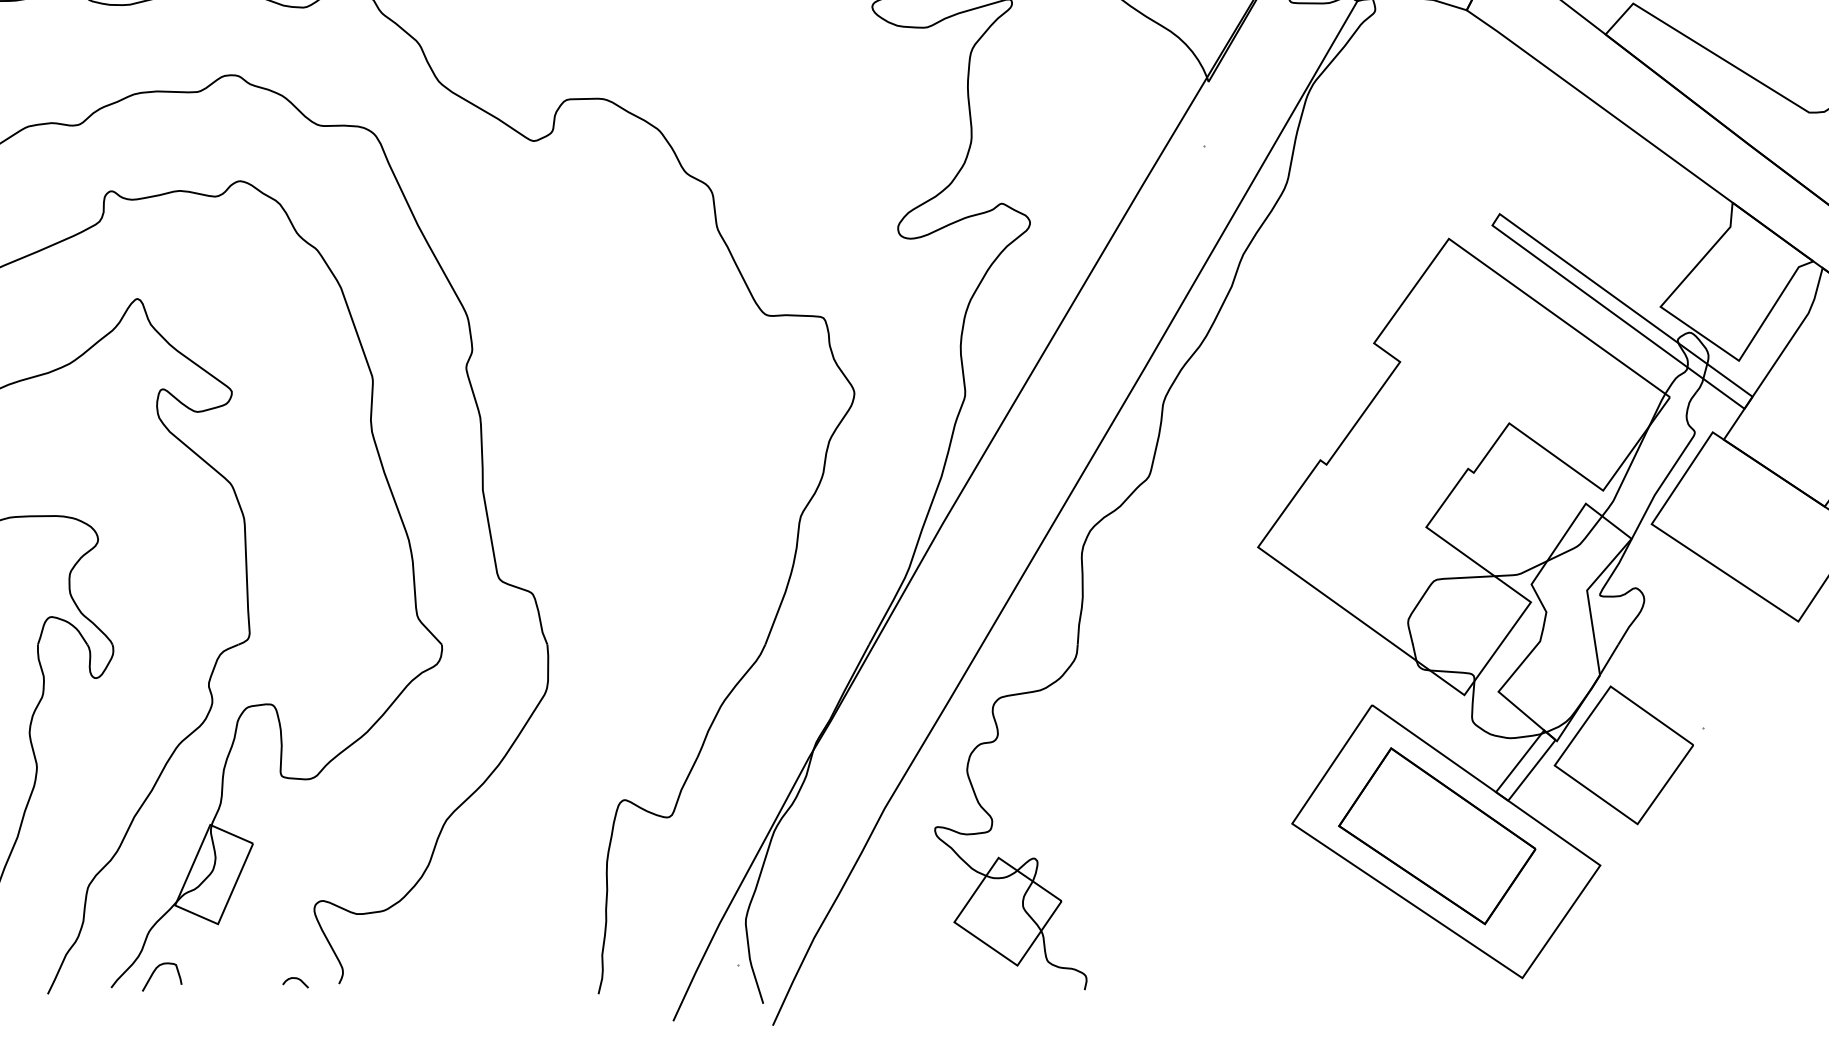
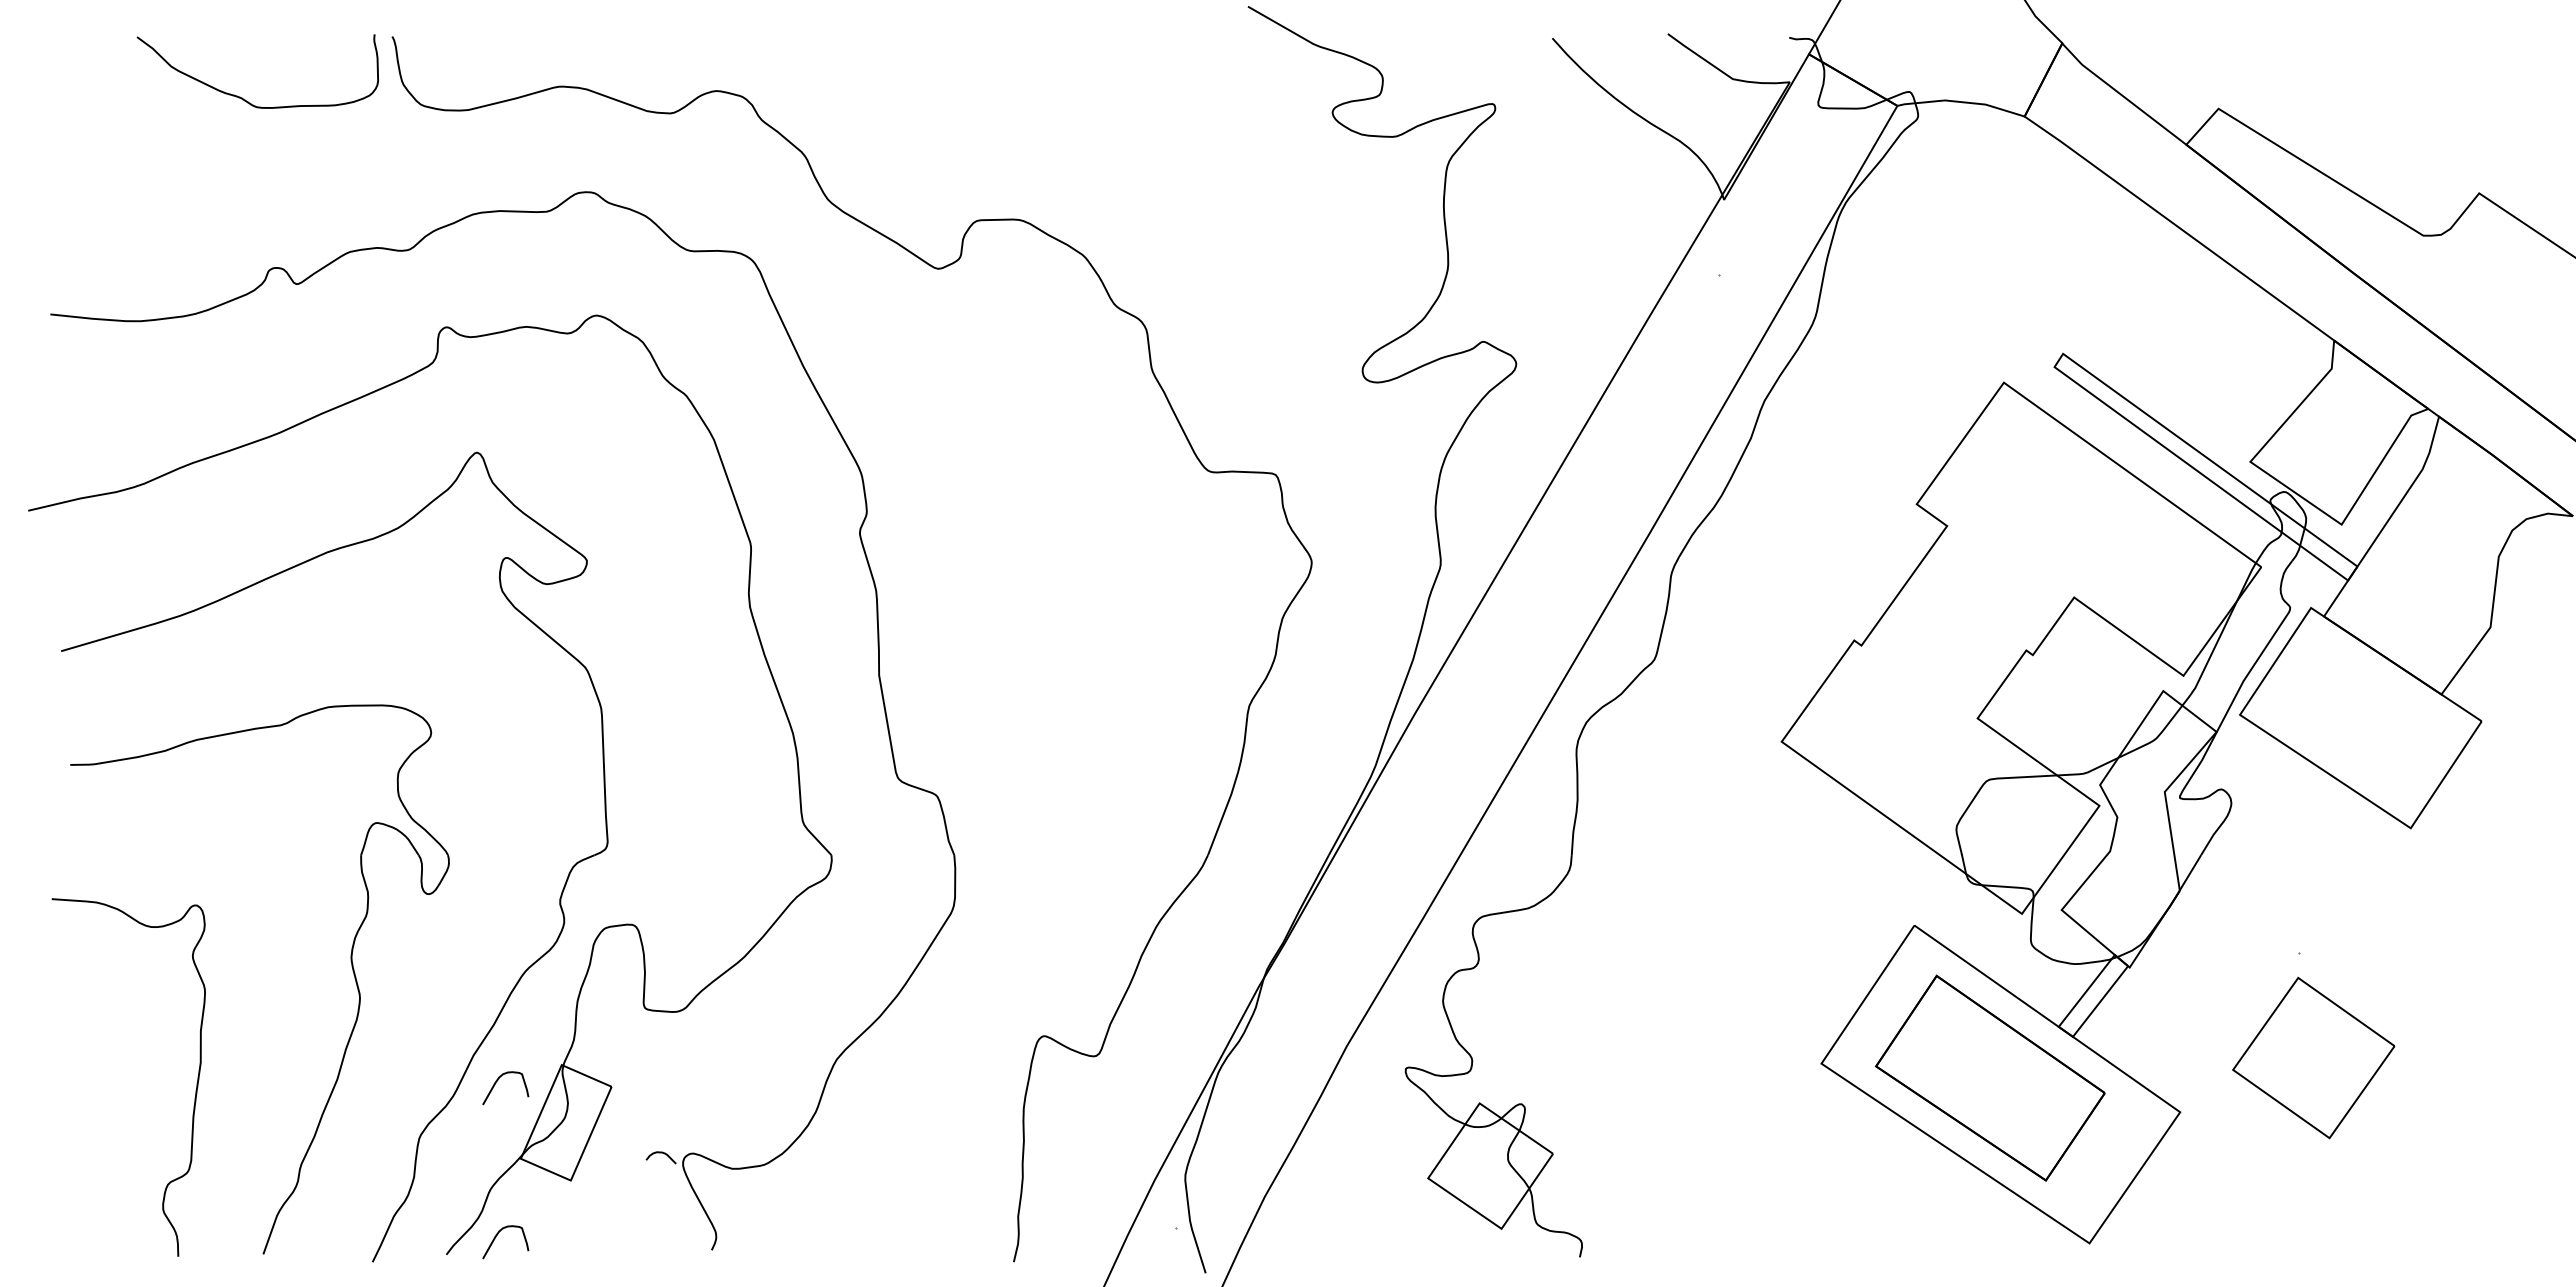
part: (1623, 754) -> (2313, 1057), moved
curve: (154, 840) -> (496, 1083), added
curve: (295, 979) -> (660, 1153), moved

